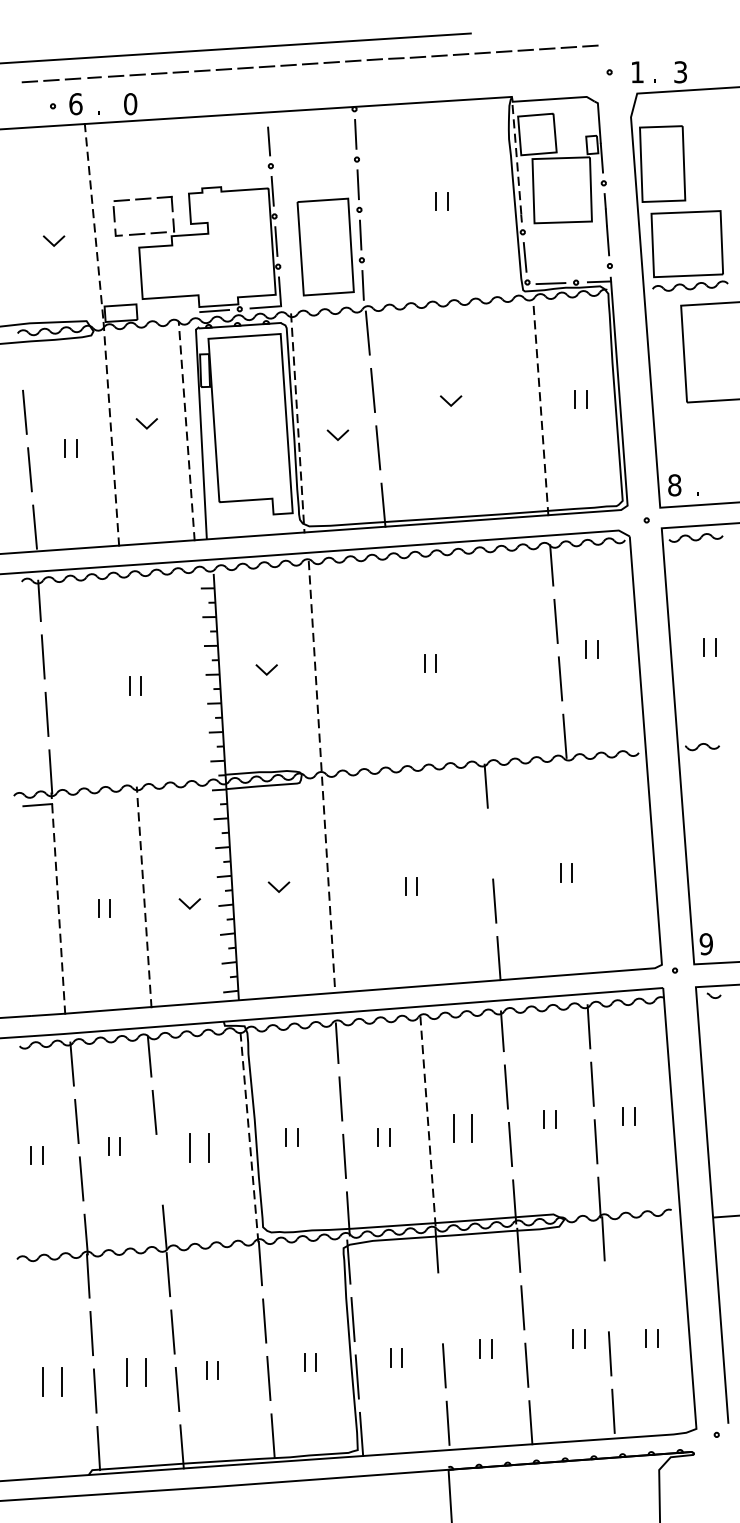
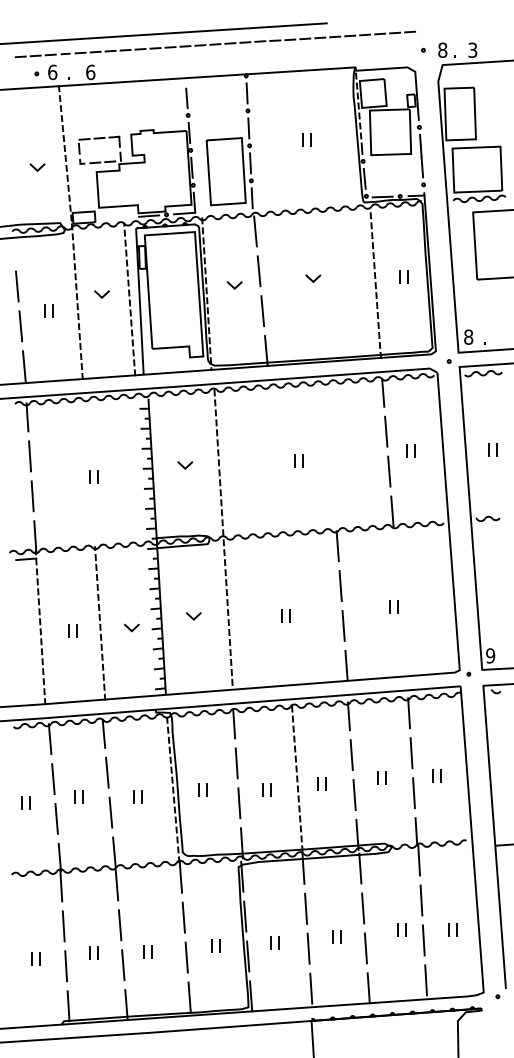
text: (637, 71) -> (442, 49), 1 -> 8
text: (130, 102) -> (90, 71), 0 -> 6
line: (336, 436) -> (233, 286), moved
line: (490, 842) -> (340, 585), added
part: (462, 1127) -> (321, 783), size x0.62
part: (197, 1146) -> (137, 796), size x0.62
line: (159, 1169) -> (110, 812), added
line: (606, 1296) -> (421, 900), added
line: (441, 1307) -> (306, 908), added
part: (134, 1371) -> (93, 952), size x0.62
part: (51, 1379) -> (35, 958), size x0.62

